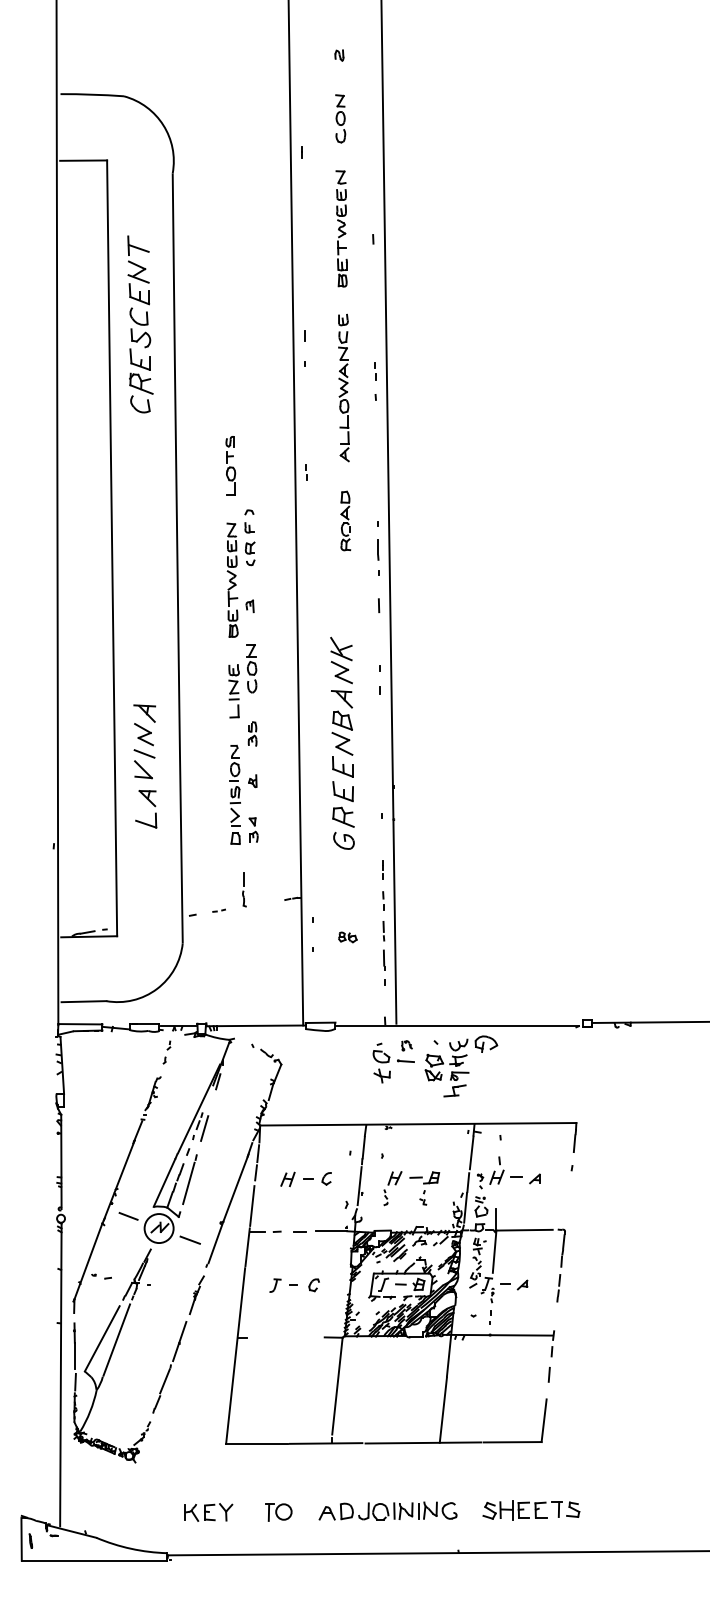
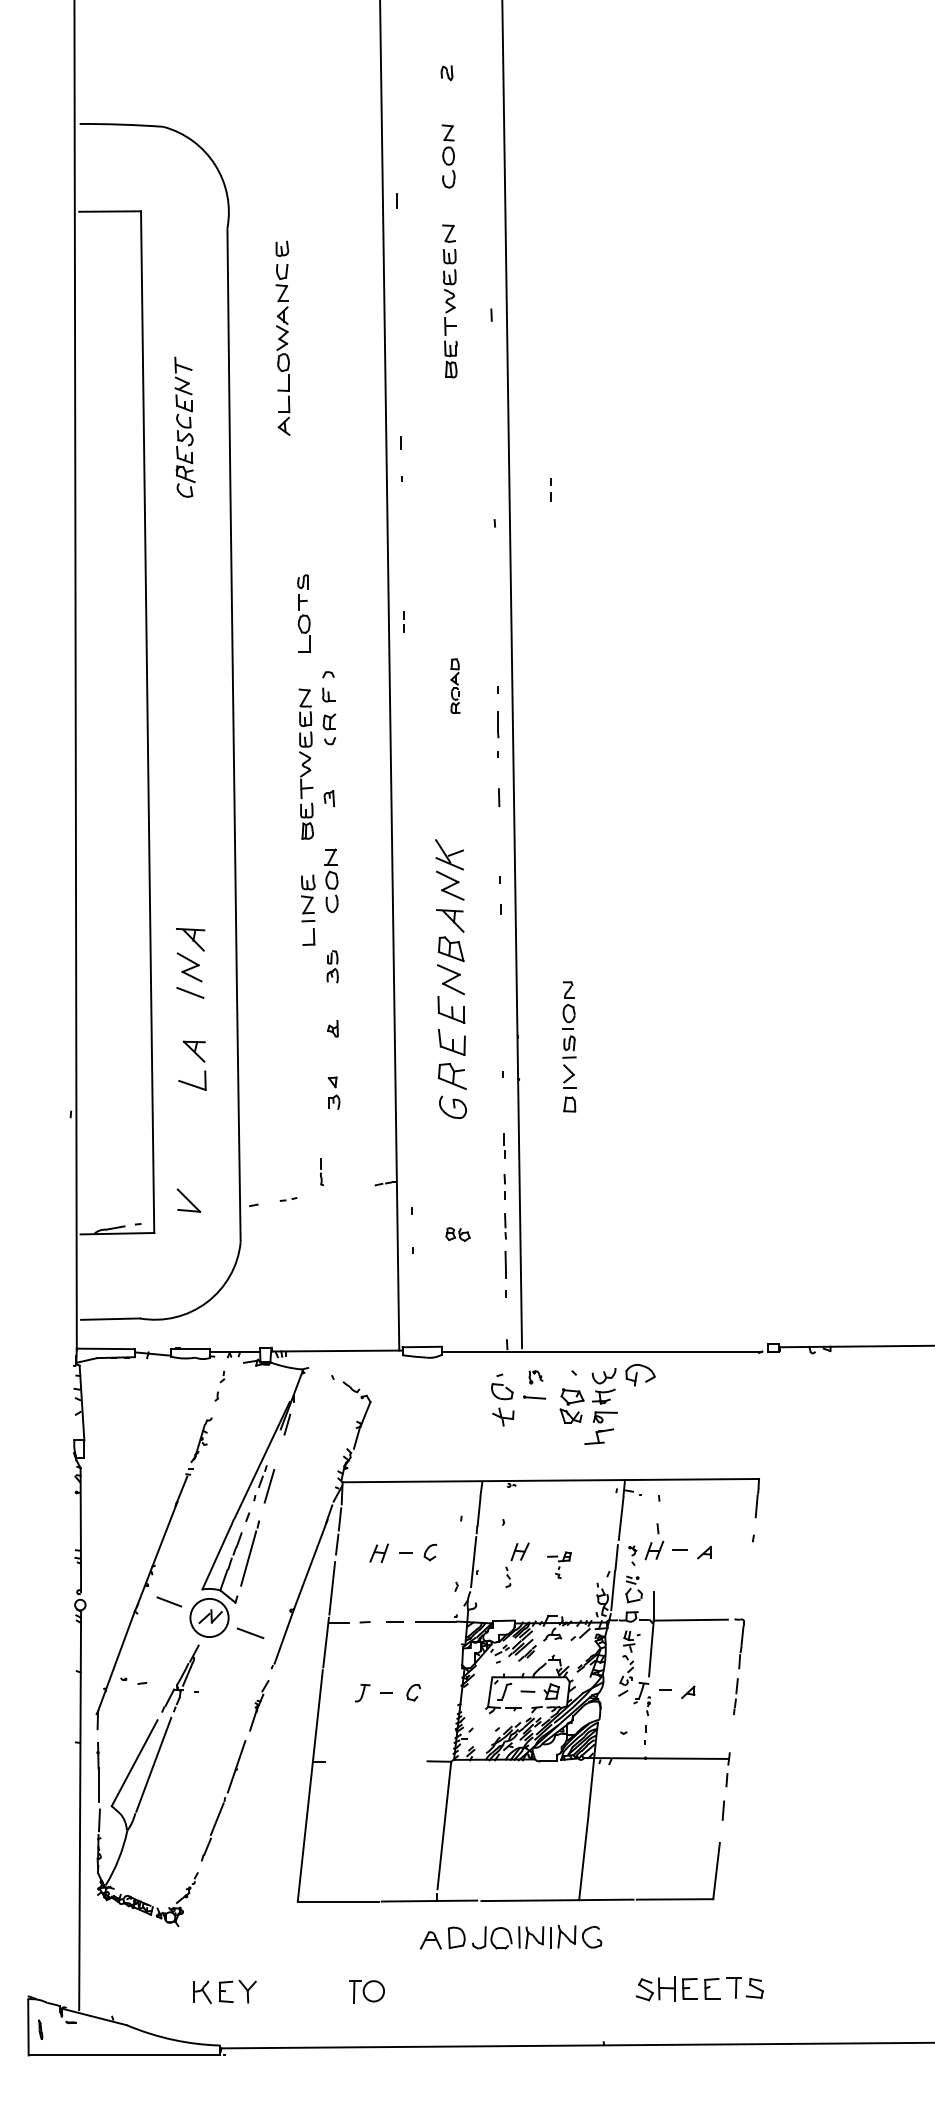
part: (140, 324) -> (185, 427), size x0.6
line: (375, 373) -> (551, 491), moved
part: (343, 387) -> (282, 337), moved
part: (345, 520) -> (454, 685), size x0.7
part: (143, 769) -> (188, 1200), moved
part: (234, 794) -> (568, 1046), moved
part: (244, 889) -> (321, 1171), size x0.6
part: (424, 1188) -> (559, 1565), size x0.6
part: (387, 1510) -> (510, 1936), moved
part: (208, 1512) -> (224, 1991), moved

